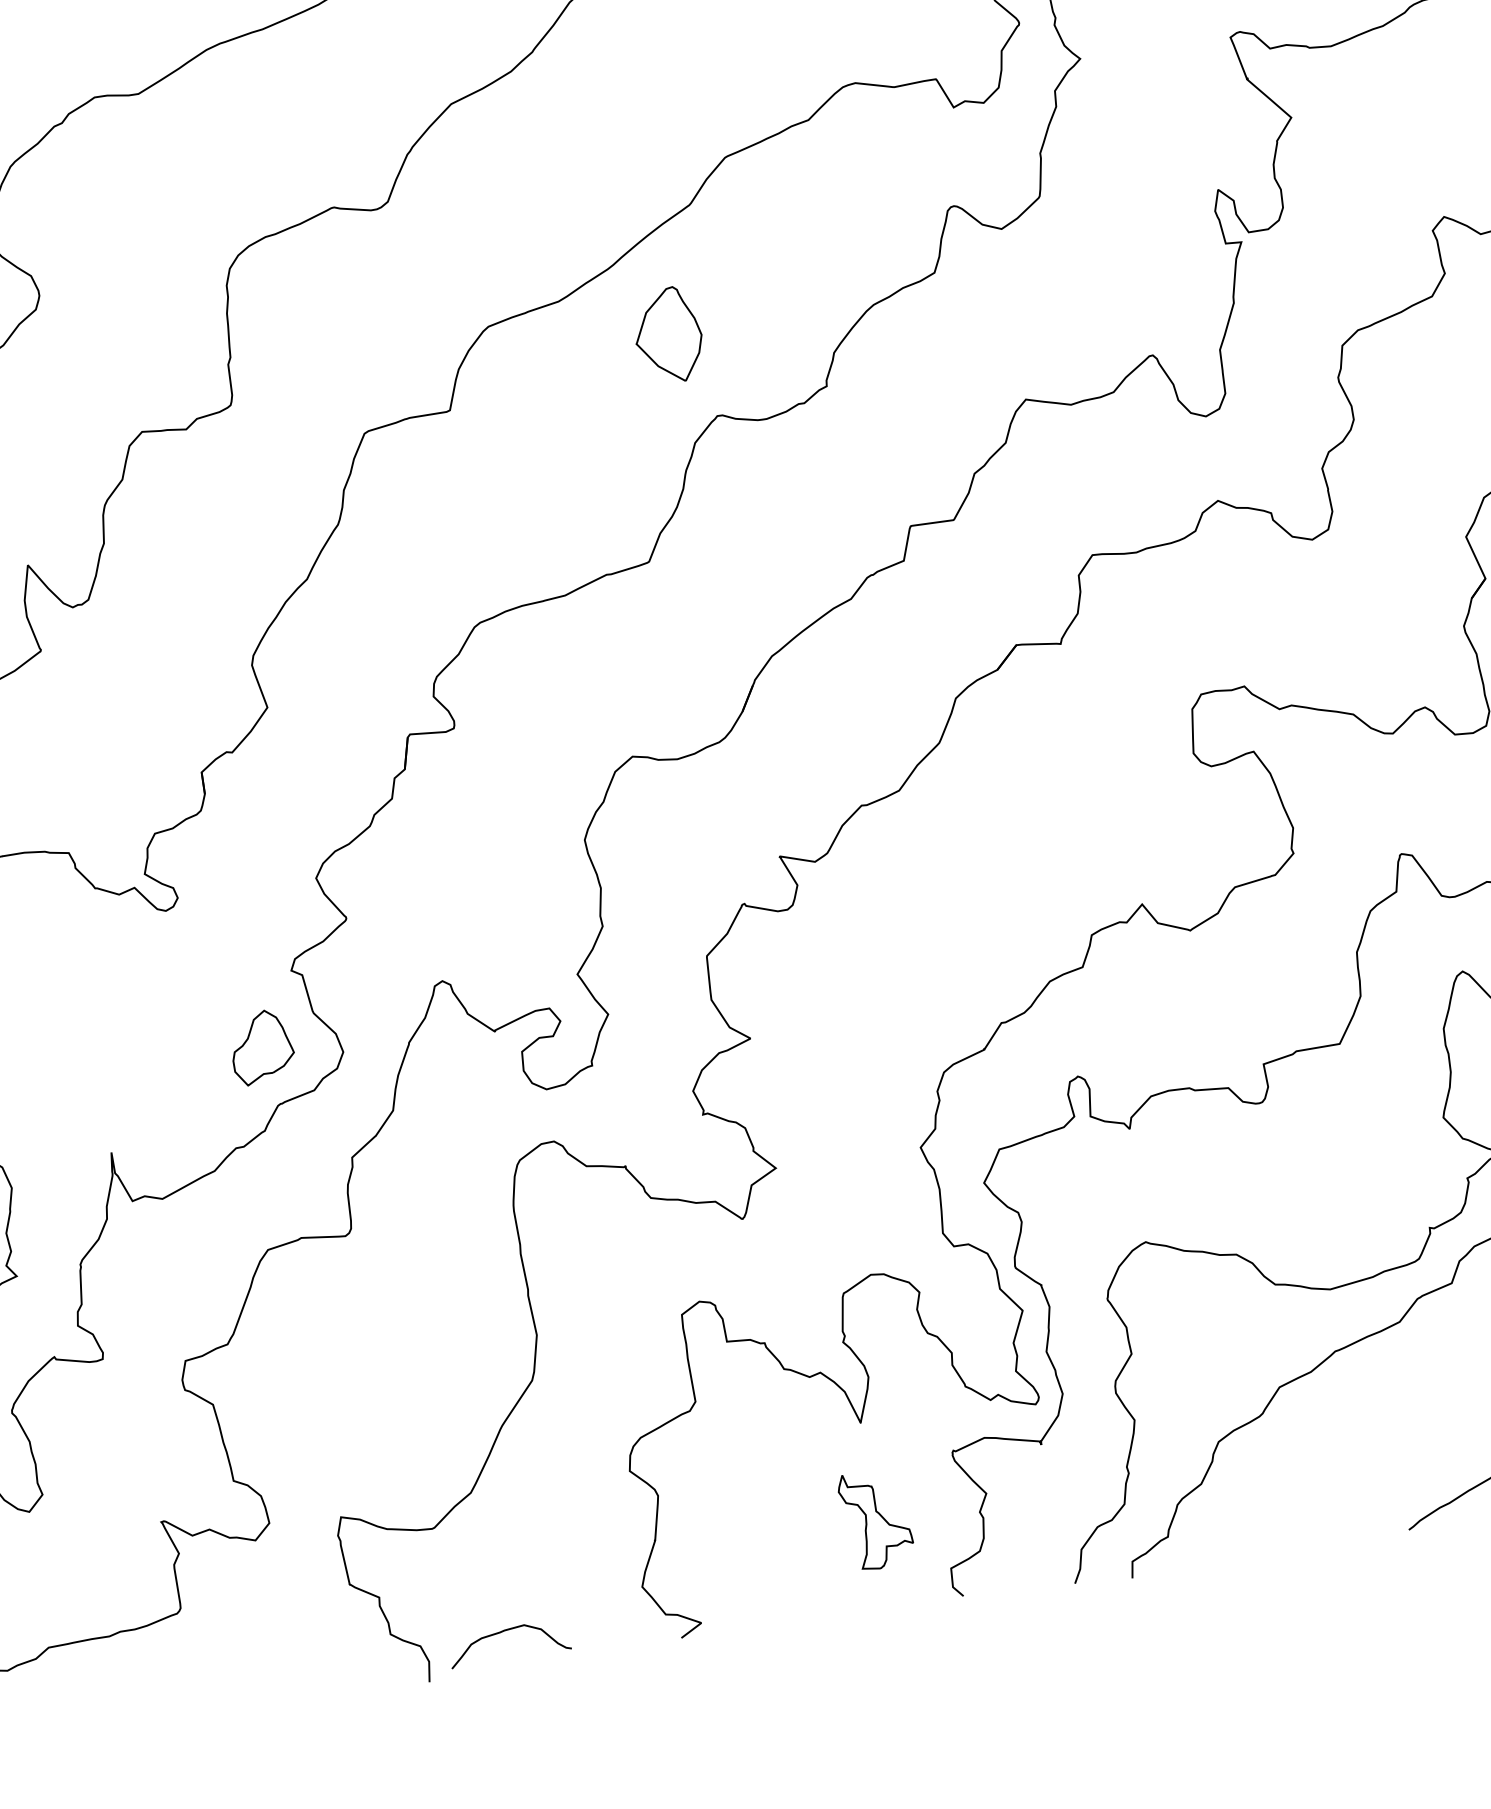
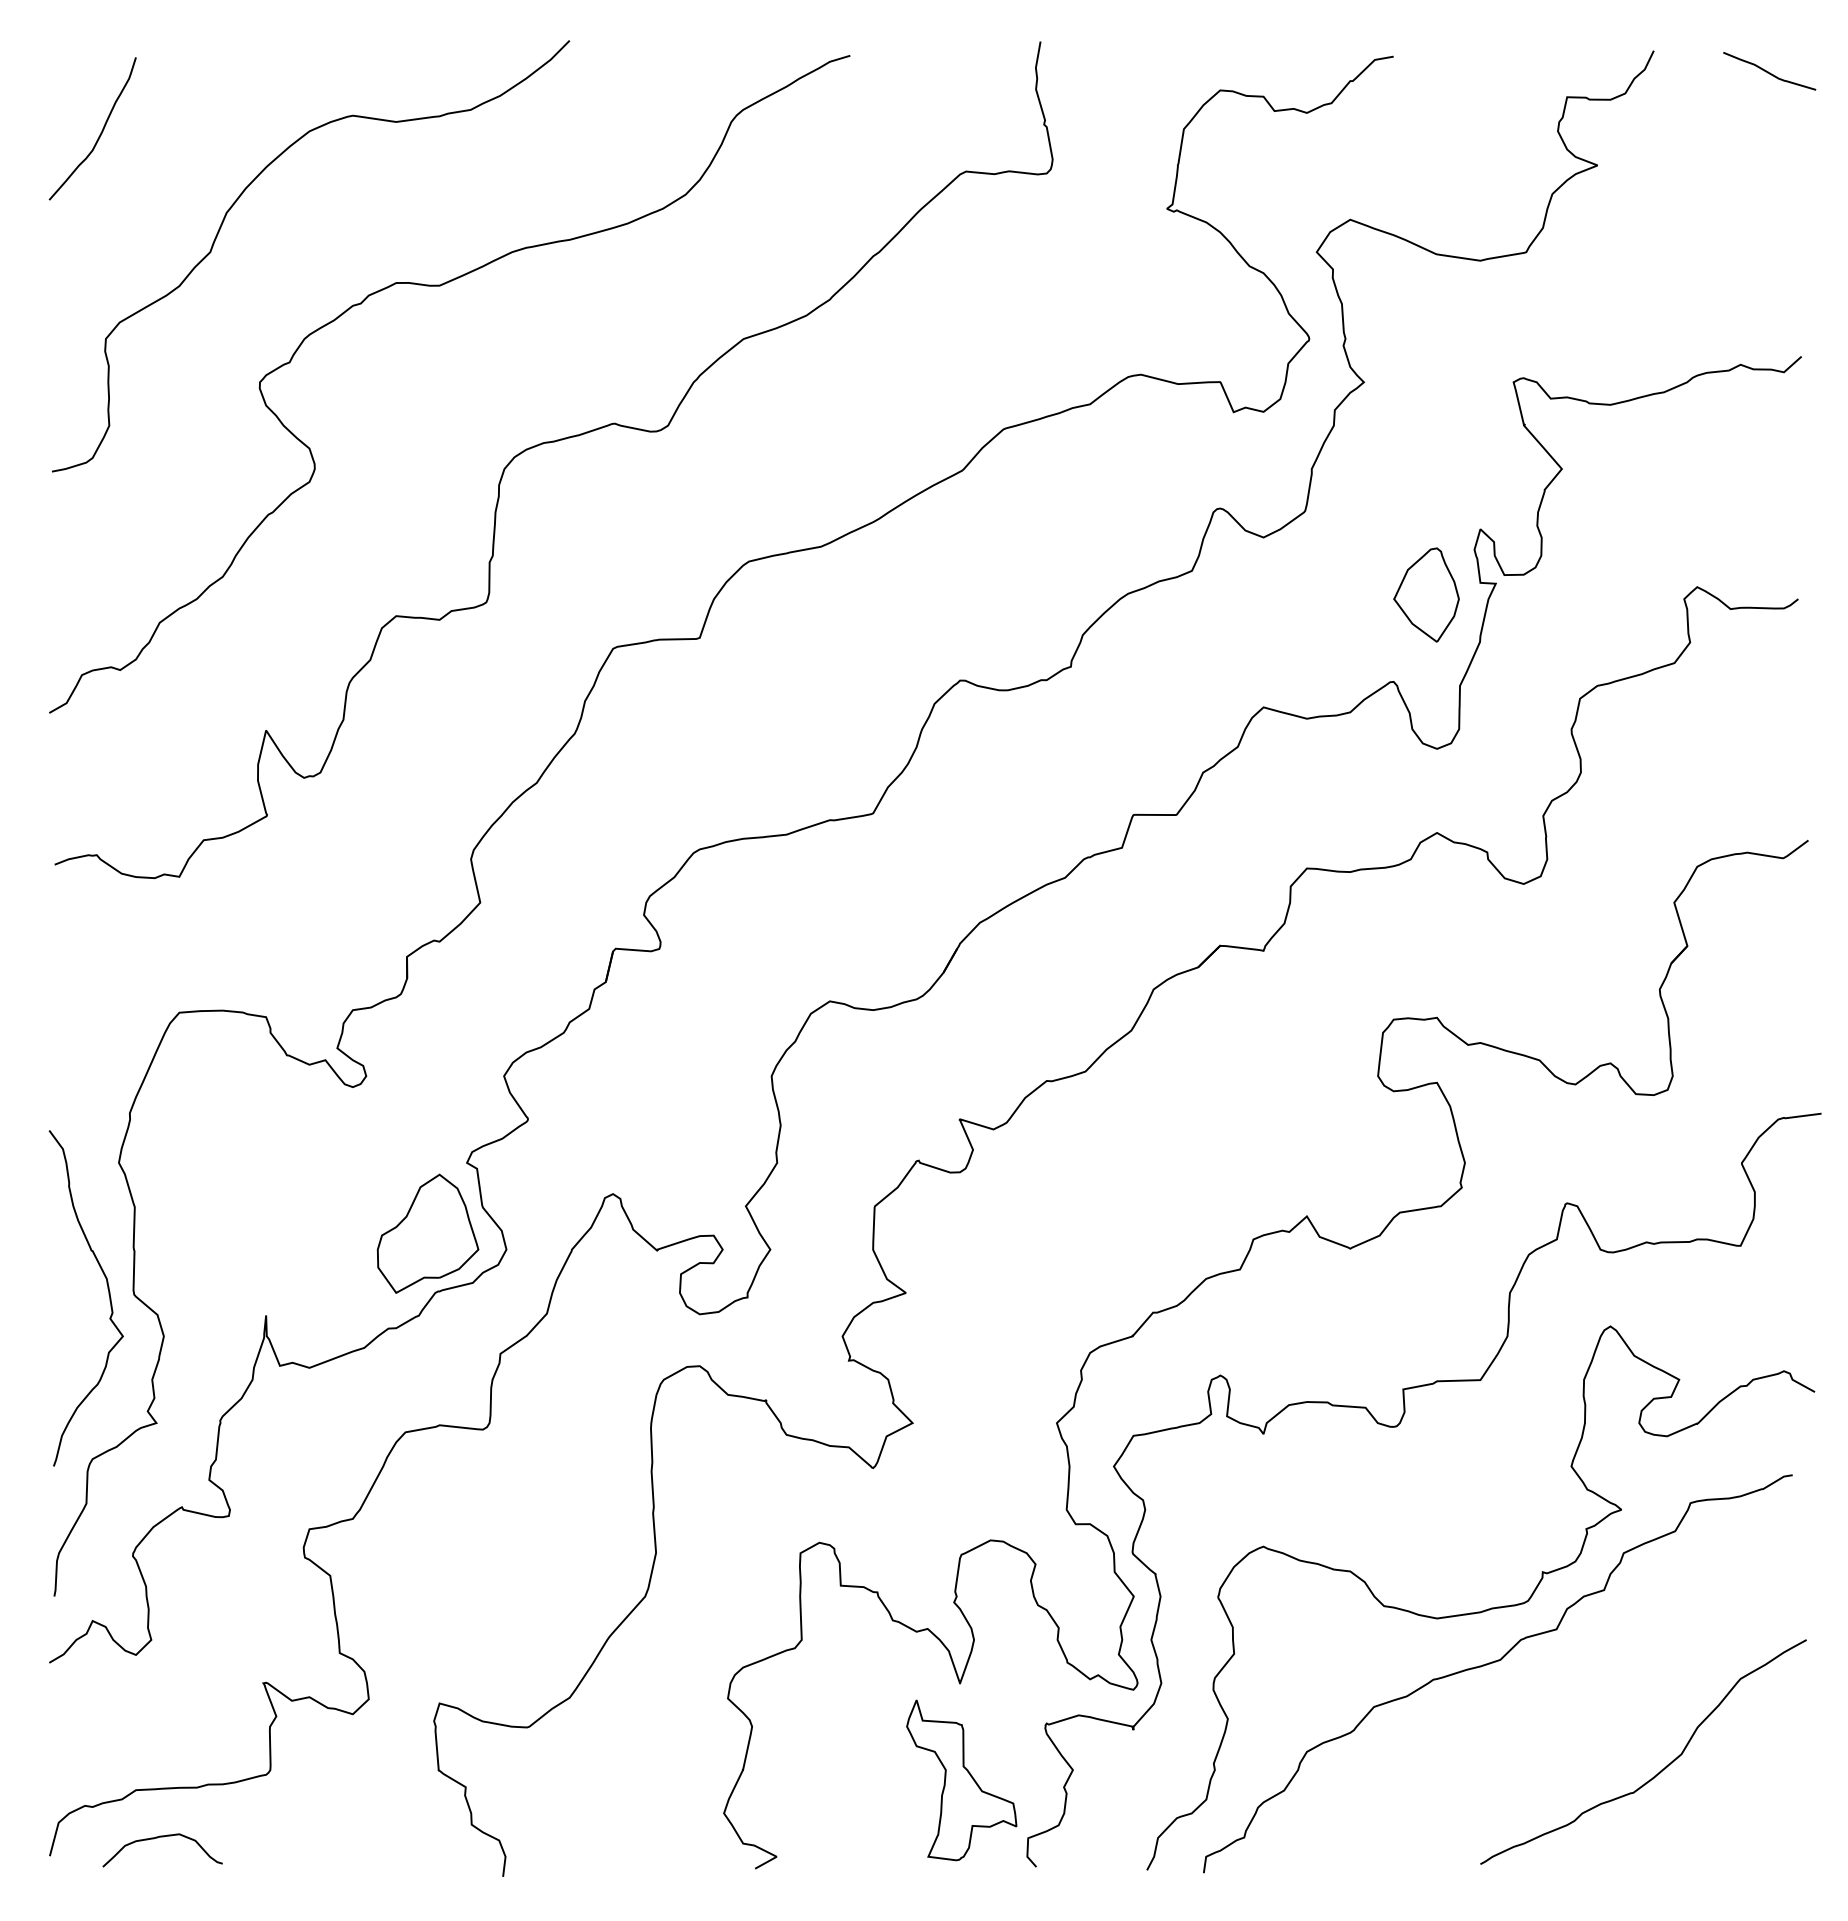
part: (668, 334) -> (1426, 594), moved
part: (261, 1047) -> (427, 1233), size x1.67
part: (875, 1520) -> (961, 1780), size x1.67
curve: (507, 1630) -> (162, 1837), moved

